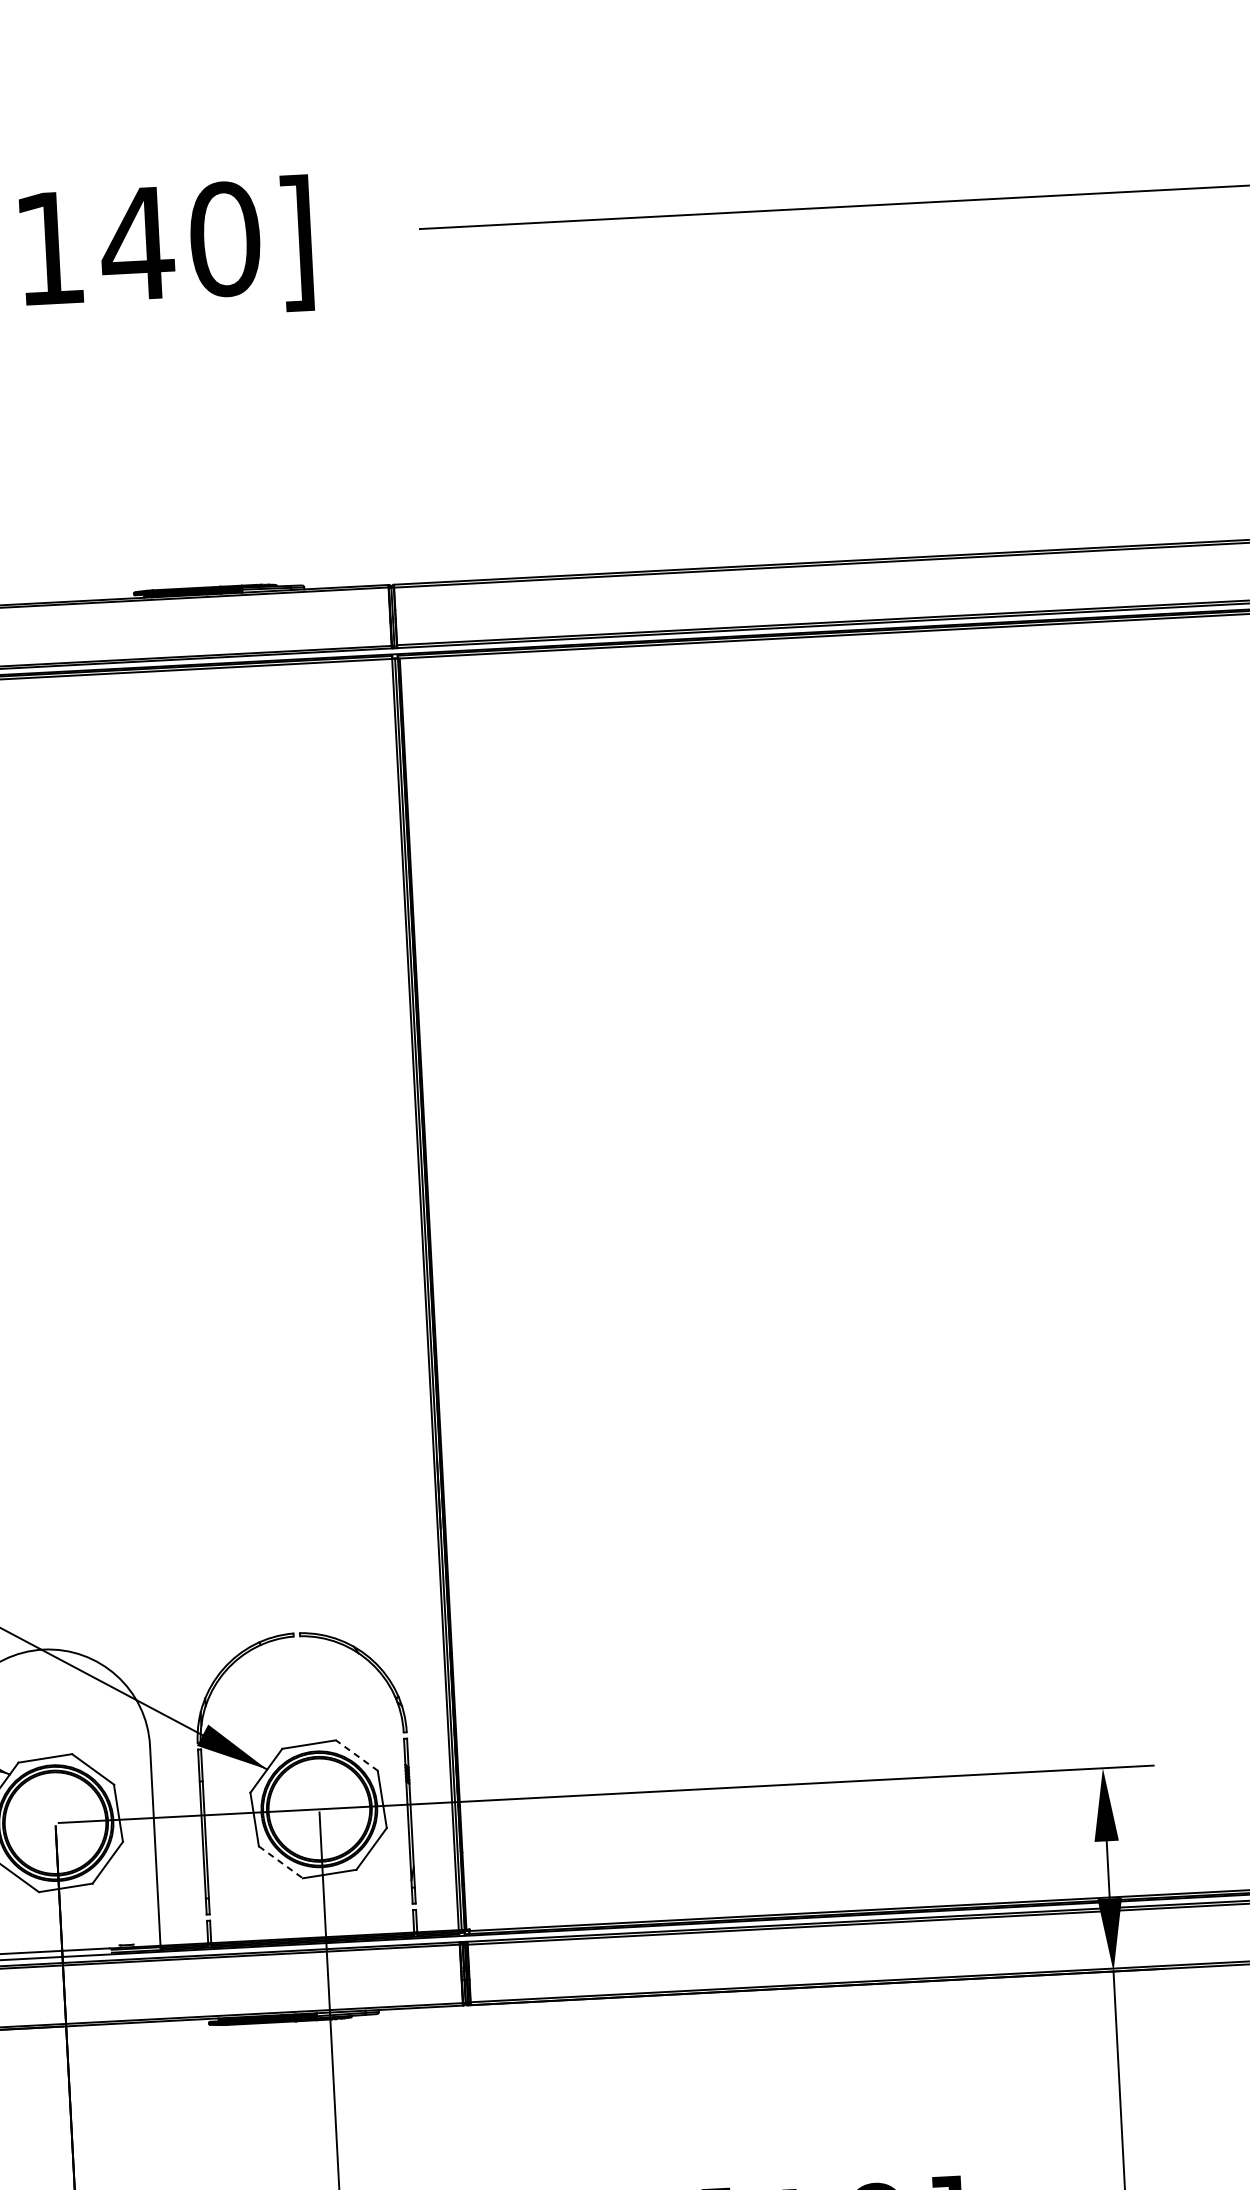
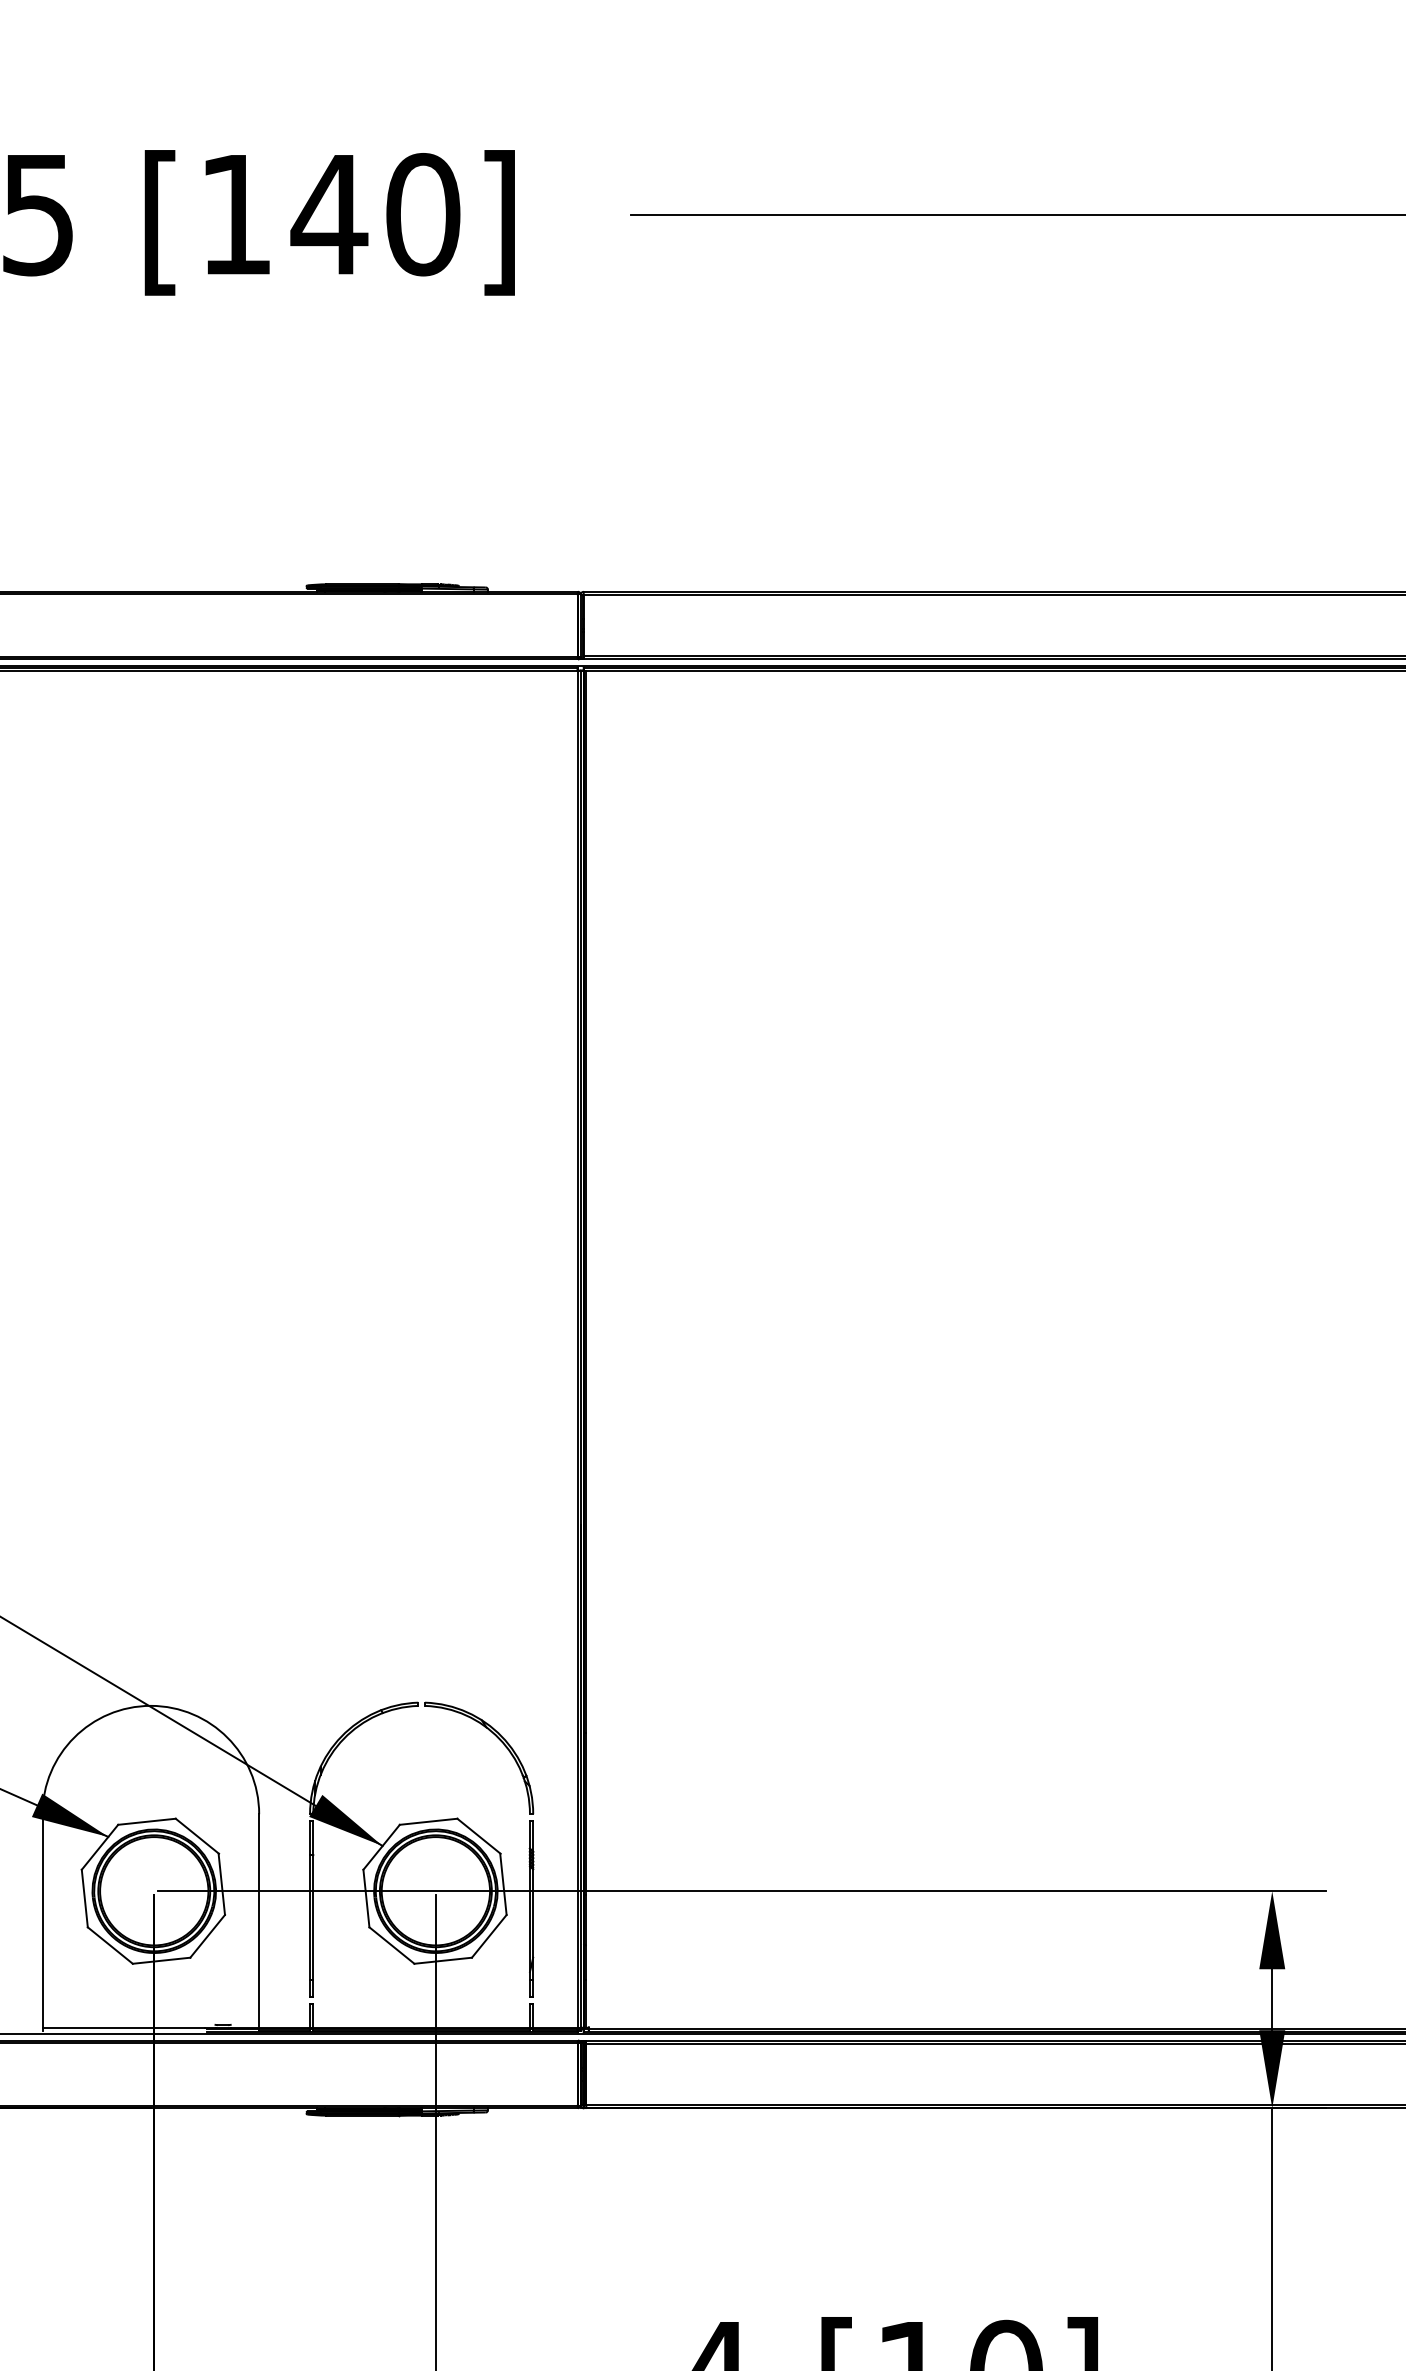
line: (357, 1755) -> (479, 1836), dashed -> solid
line: (280, 1862) -> (391, 1945), dashed -> solid

